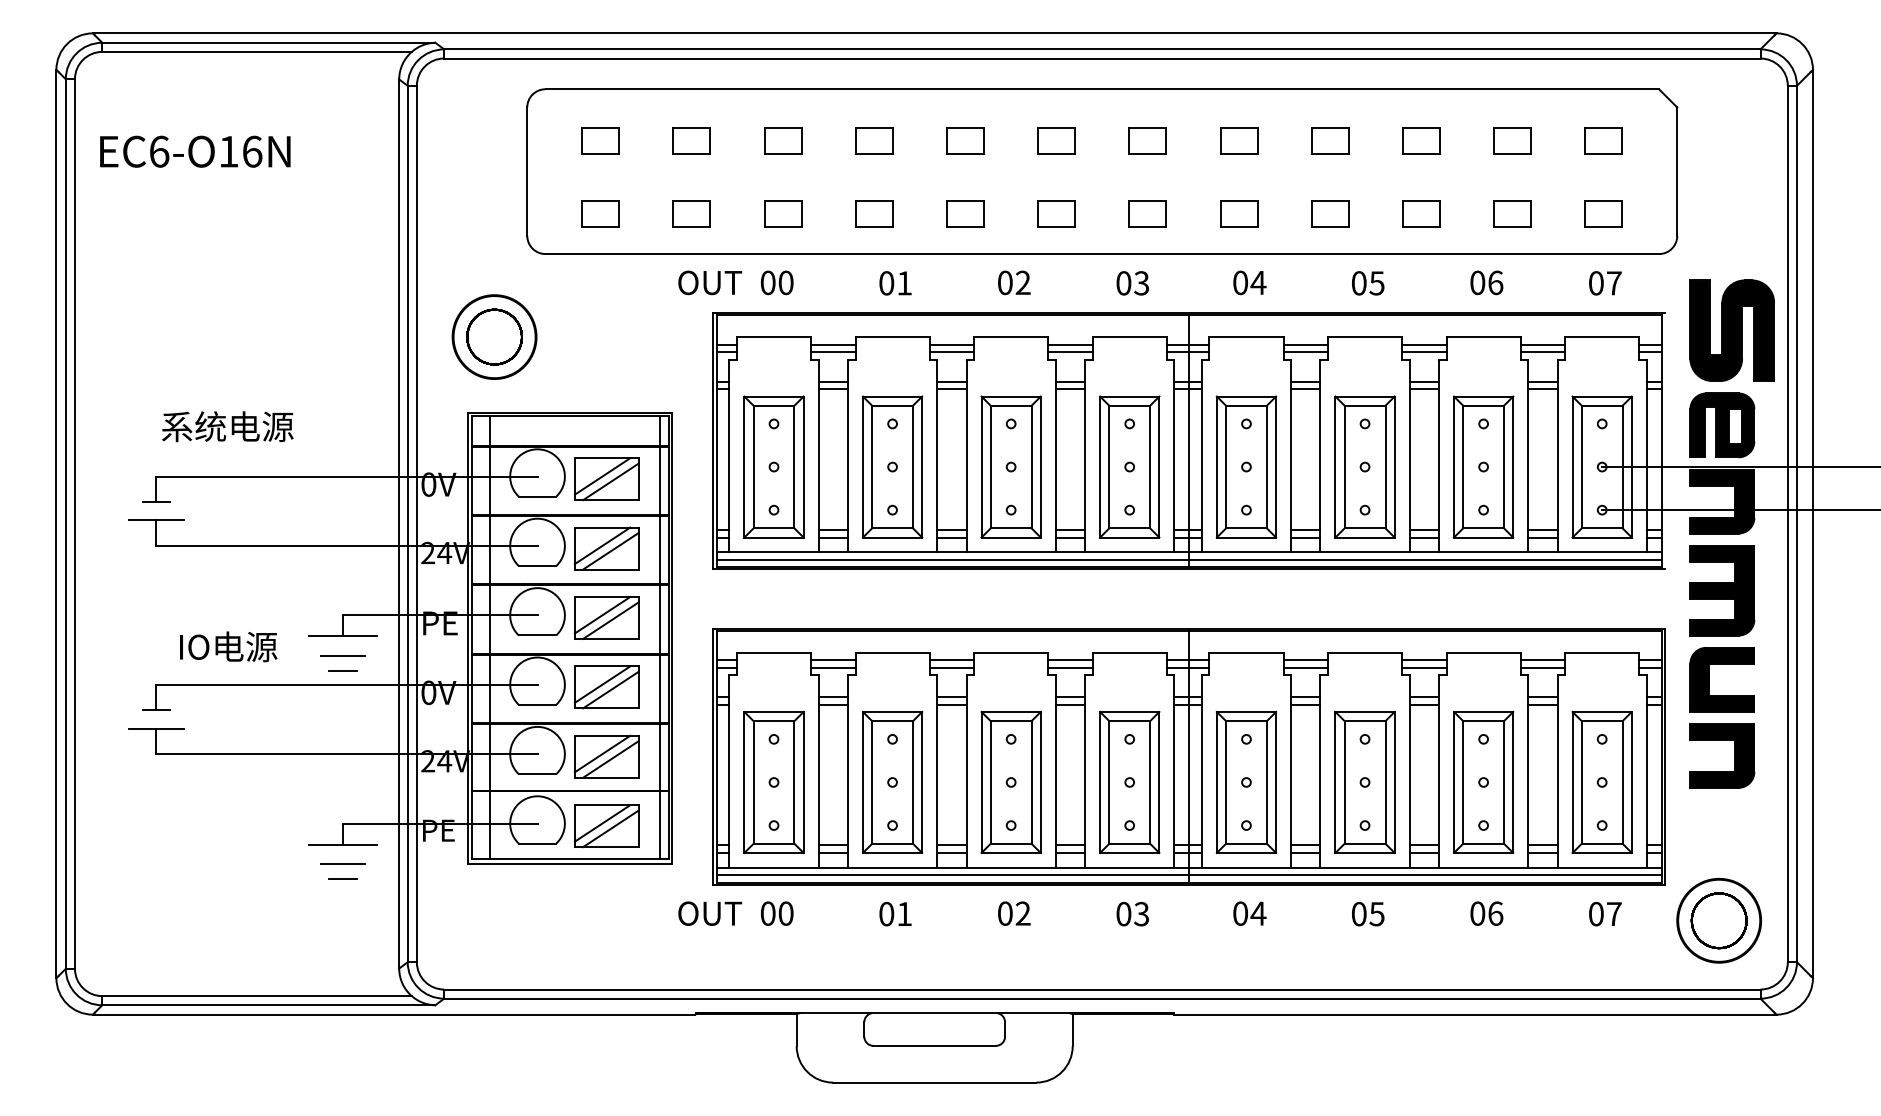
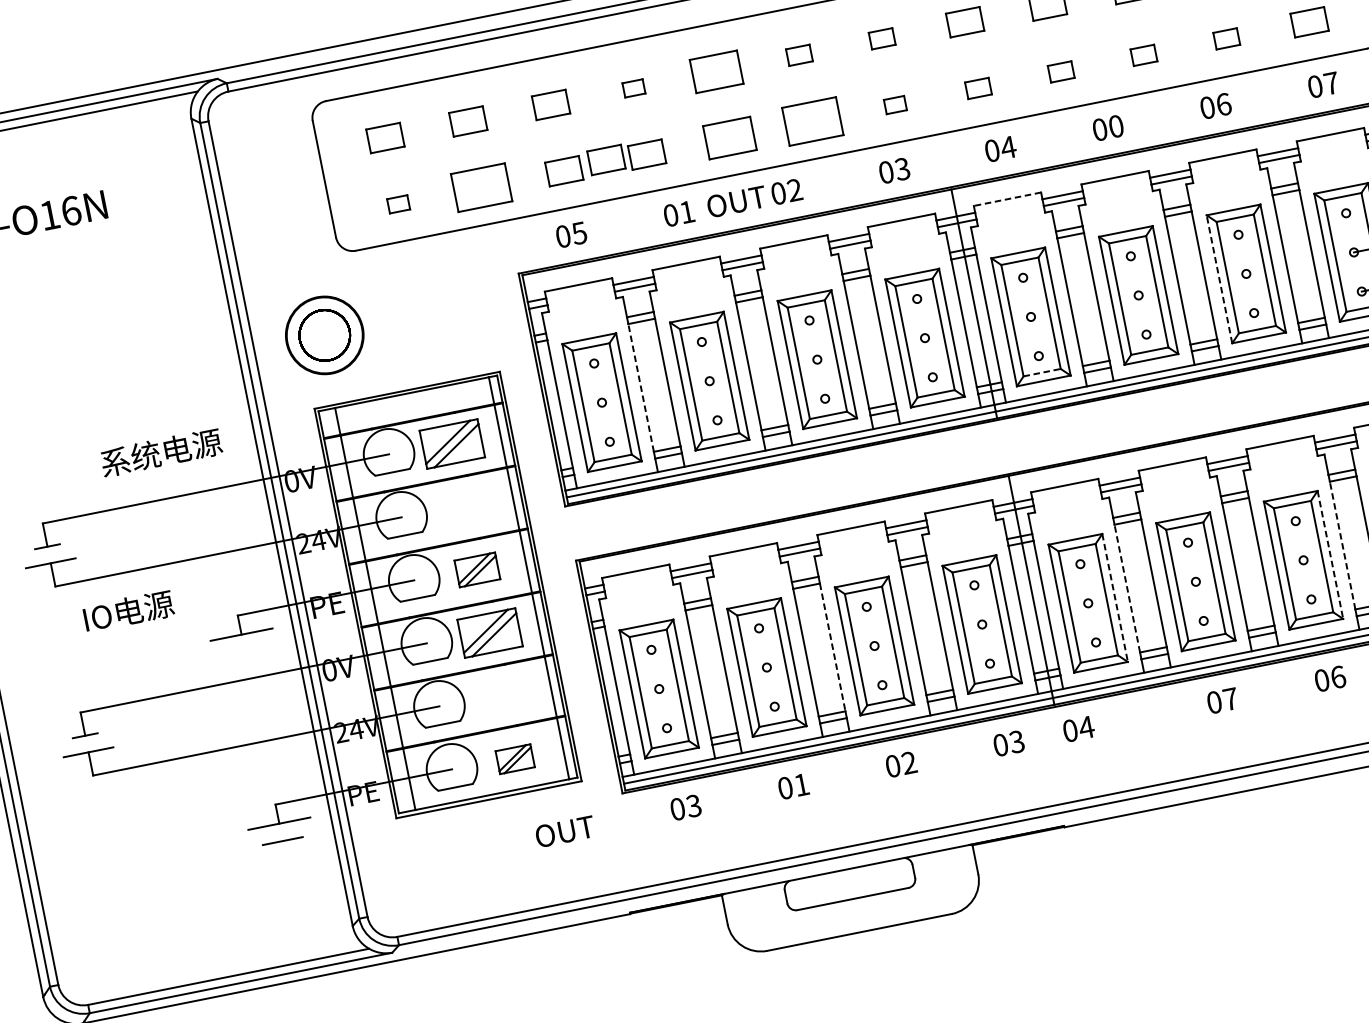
part: (874, 140) -> (634, 87), size x0.6
part: (965, 140) -> (716, 71), size x1.4
part: (1056, 140) -> (799, 54), size x0.7
part: (1147, 140) -> (881, 38), size x0.7
part: (830, 210) -> (606, 159), added
part: (600, 213) -> (398, 203), size x0.6
part: (691, 213) -> (481, 187), size x1.6
part: (965, 213) -> (729, 137), size x1.4
part: (1056, 213) -> (812, 121), size x1.6
part: (1147, 213) -> (895, 104), size x0.6
part: (1239, 213) -> (978, 88), size x0.7
part: (1330, 213) -> (1061, 71), size x0.7
part: (1421, 213) -> (1143, 54), size x0.7
part: (1512, 213) -> (1226, 38), size x0.7
text: (710, 282) -> (736, 201), moved
text: (785, 282) -> (578, 233), 00 -> 05
text: (1376, 283) -> (1115, 126), 05 -> 00
line: (1245, 337) -> (1006, 199), solid -> dashed
text: (227, 426) -> (161, 452), moved
line: (818, 459) -> (641, 387), solid -> dashed
line: (1454, 466) -> (1219, 278), solid -> dashed
line: (1246, 528) -> (1042, 372), solid -> dashed
part: (606, 548) -> (464, 507), removed
part: (606, 617) -> (477, 569), size x0.7
text: (228, 646) -> (128, 611), moved
line: (343, 655) -> (245, 651), removed
line: (343, 671) -> (248, 666), removed
part: (606, 756) -> (502, 695), removed
line: (1290, 774) -> (1126, 588), solid -> dashed
line: (1528, 774) -> (1342, 544), solid -> dashed
line: (966, 775) -> (832, 647), solid -> dashed
line: (1276, 782) -> (1115, 597), solid -> dashed
line: (1513, 782) -> (1330, 554), solid -> dashed
part: (606, 826) -> (515, 759), size x0.6
line: (343, 879) -> (285, 855), removed
text: (710, 913) -> (565, 831), moved
text: (785, 913) -> (693, 805), 00 -> 03
text: (1249, 913) -> (1078, 729), moved
text: (1376, 914) -> (1230, 699), 05 -> 07

